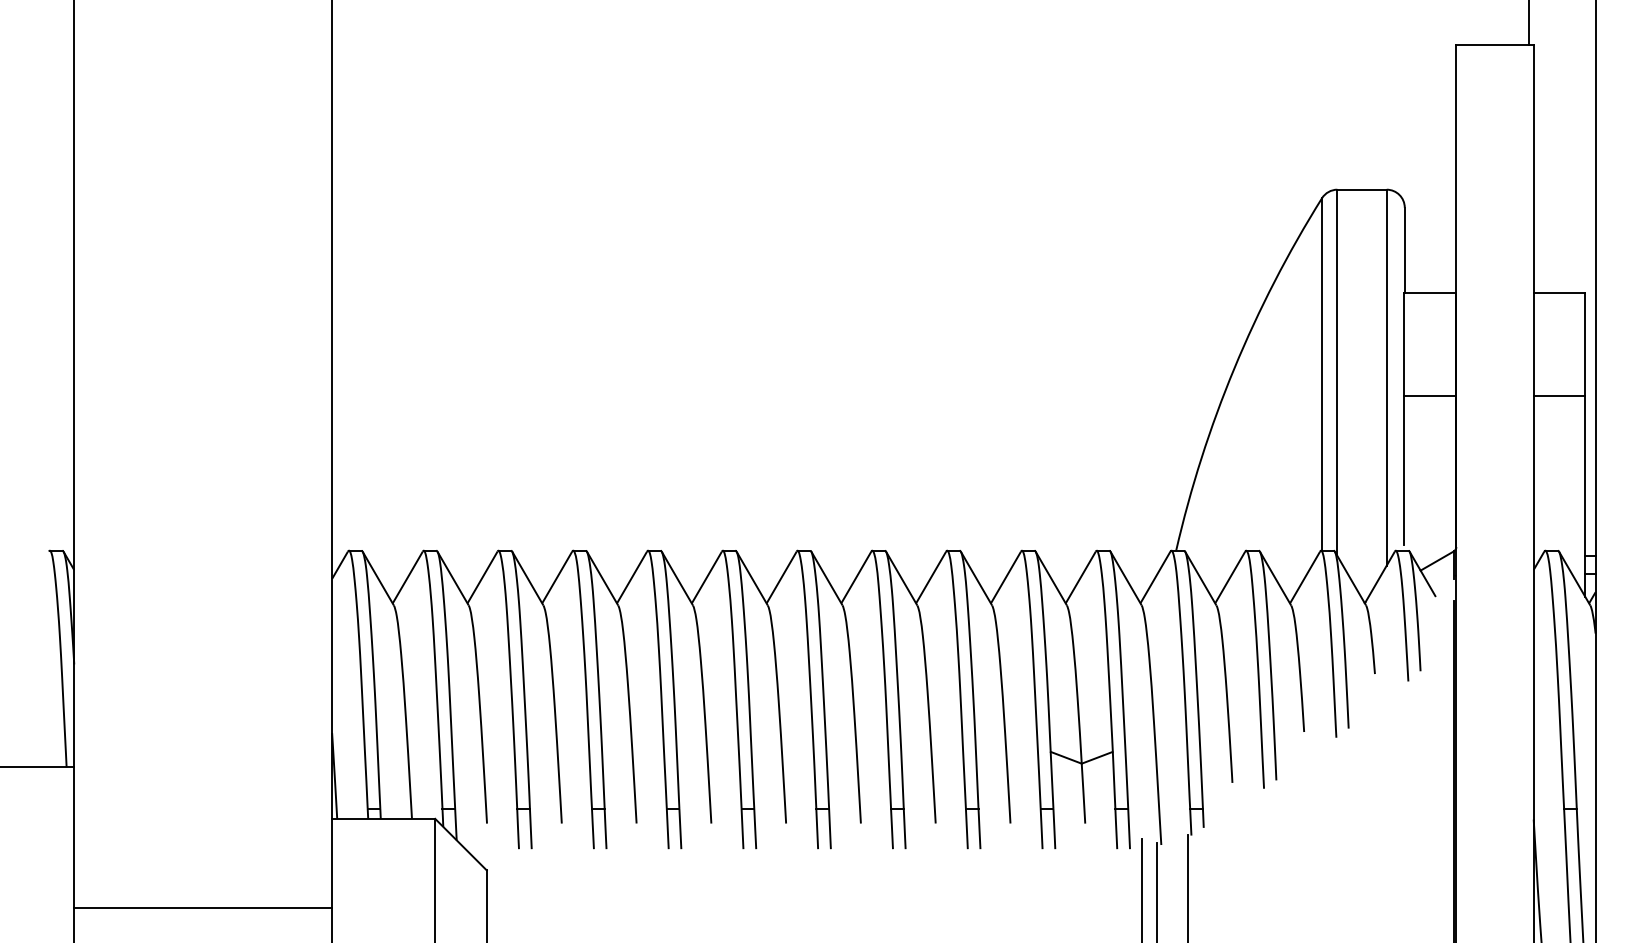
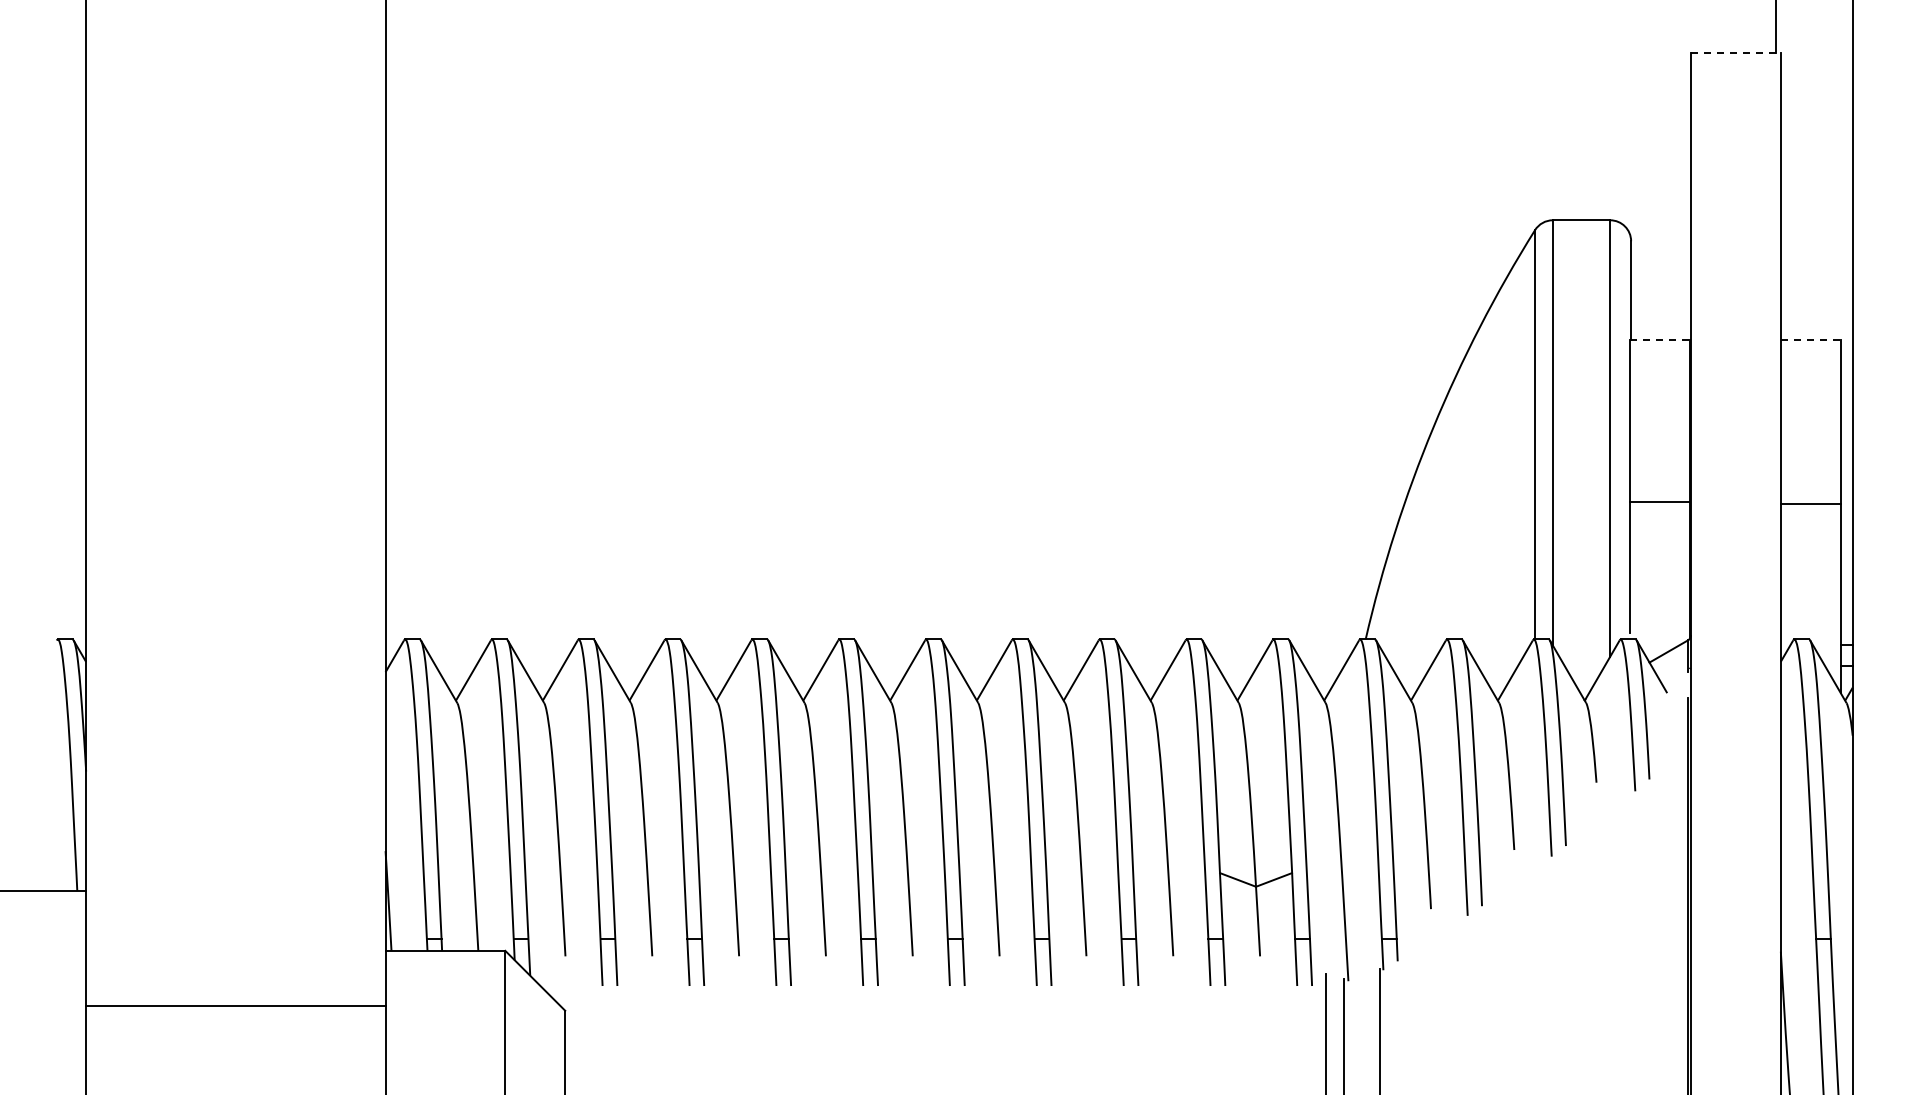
line: (1494, 45) -> (1735, 52), solid -> dashed
line: (1430, 293) -> (1660, 340), solid -> dashed
line: (1559, 293) -> (1810, 340), solid -> dashed
line: (1429, 395) -> (1659, 501), moved
line: (1559, 395) -> (1810, 503), moved
line: (202, 908) -> (235, 1006), moved

